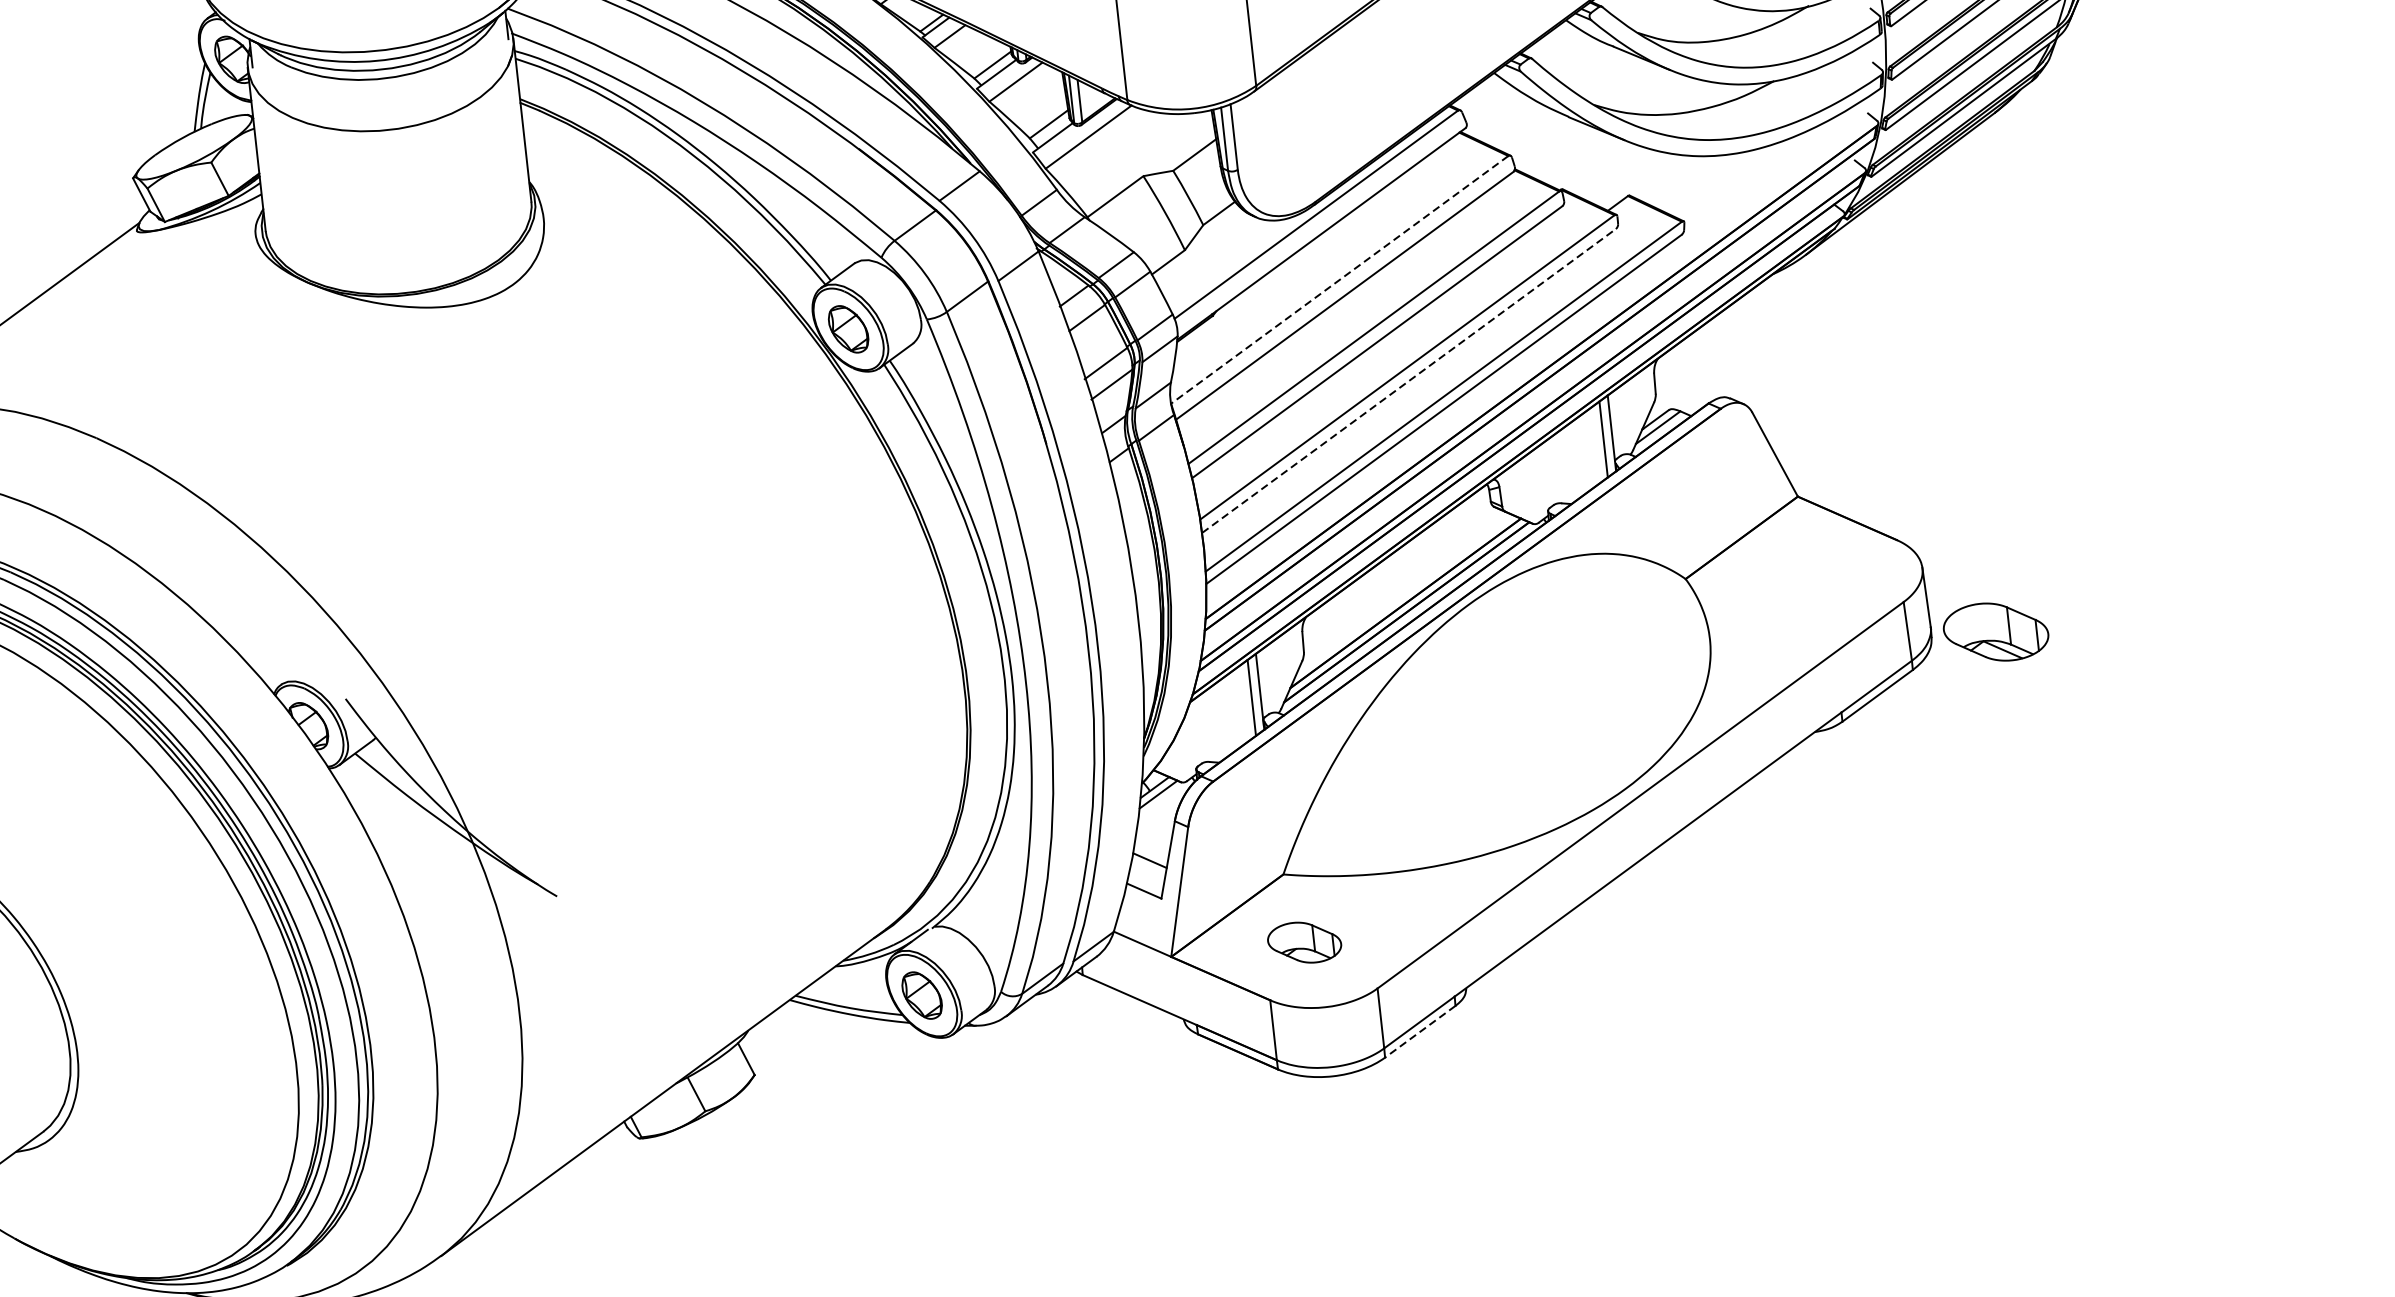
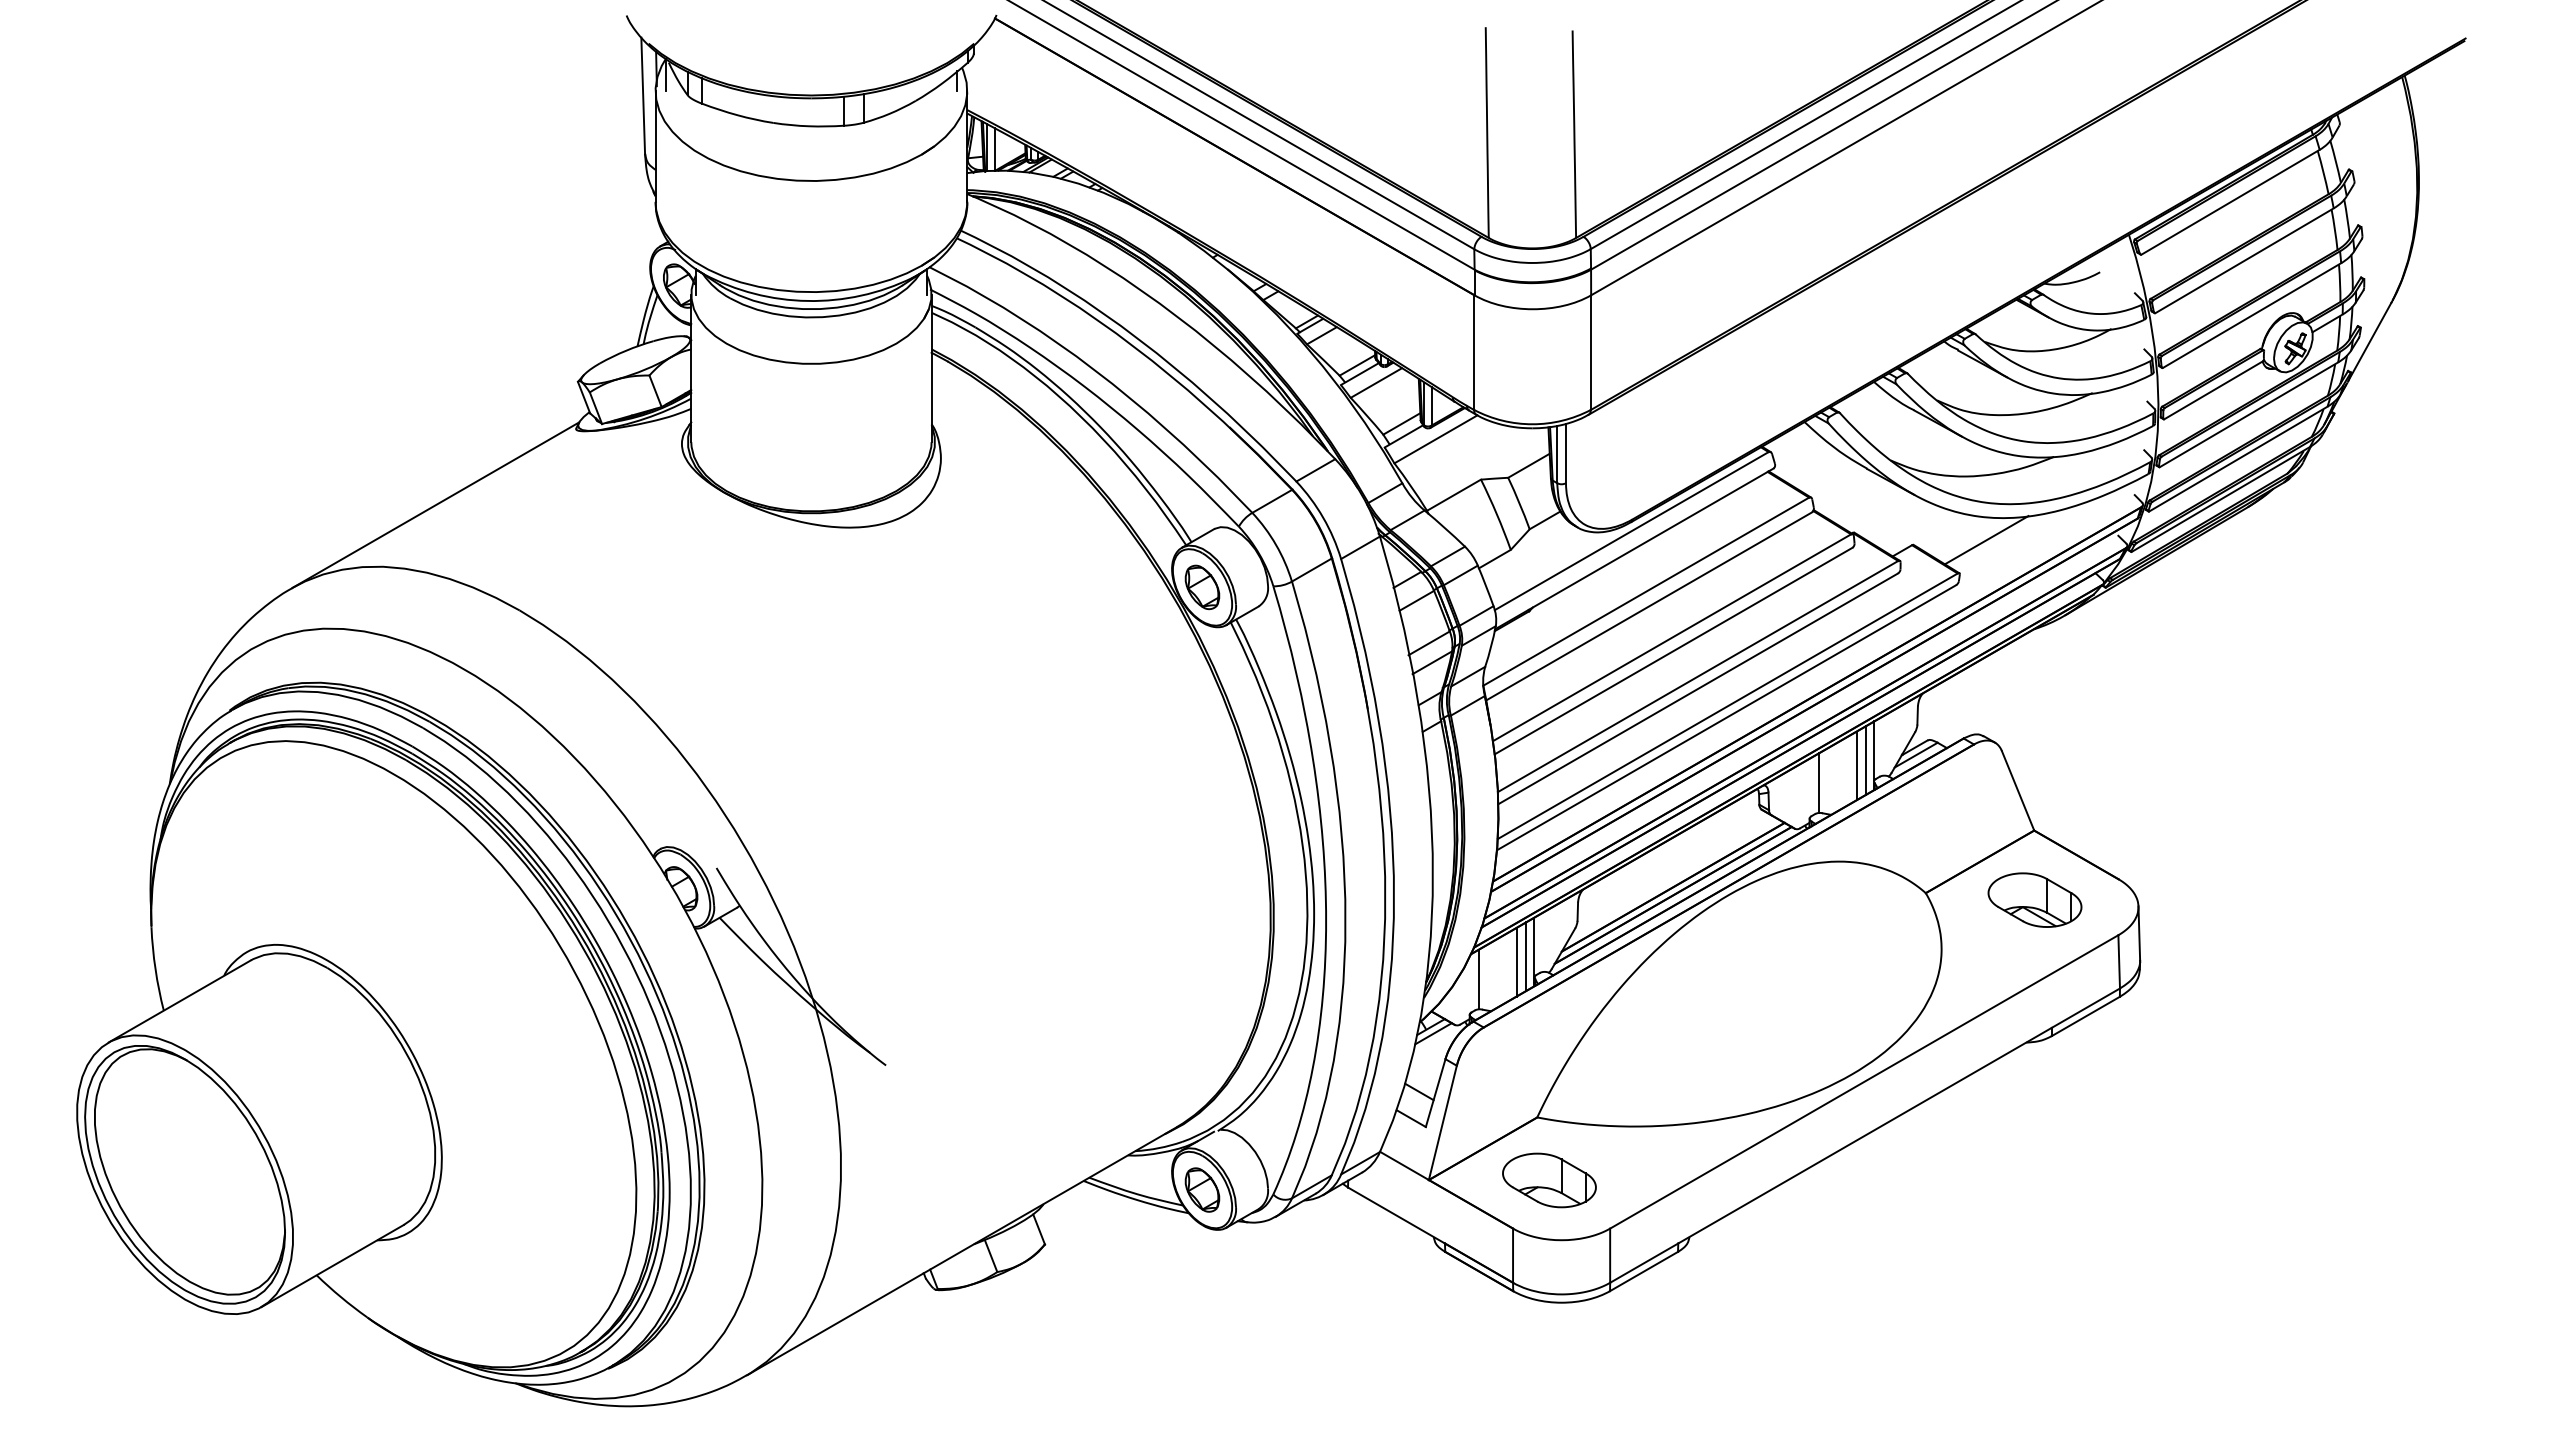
line: (1709, 181) -> (1986, 540), added
line: (1338, 279) -> (1645, 591), dashed -> solid
line: (1409, 380) -> (1698, 688), dashed -> solid
line: (1593, 446) -> (1856, 765), added
line: (1553, 470) -> (1818, 783), added
part: (1995, 631) -> (2034, 899), moved
line: (1241, 704) -> (1516, 961), added
line: (1202, 729) -> (1479, 979), added
part: (1304, 942) -> (1549, 1180), size x1.43
line: (1419, 1031) -> (1643, 1271), dashed -> solid

